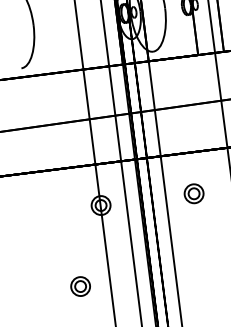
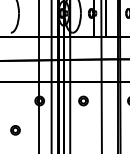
part: (80, 286) -> (15, 130), moved

